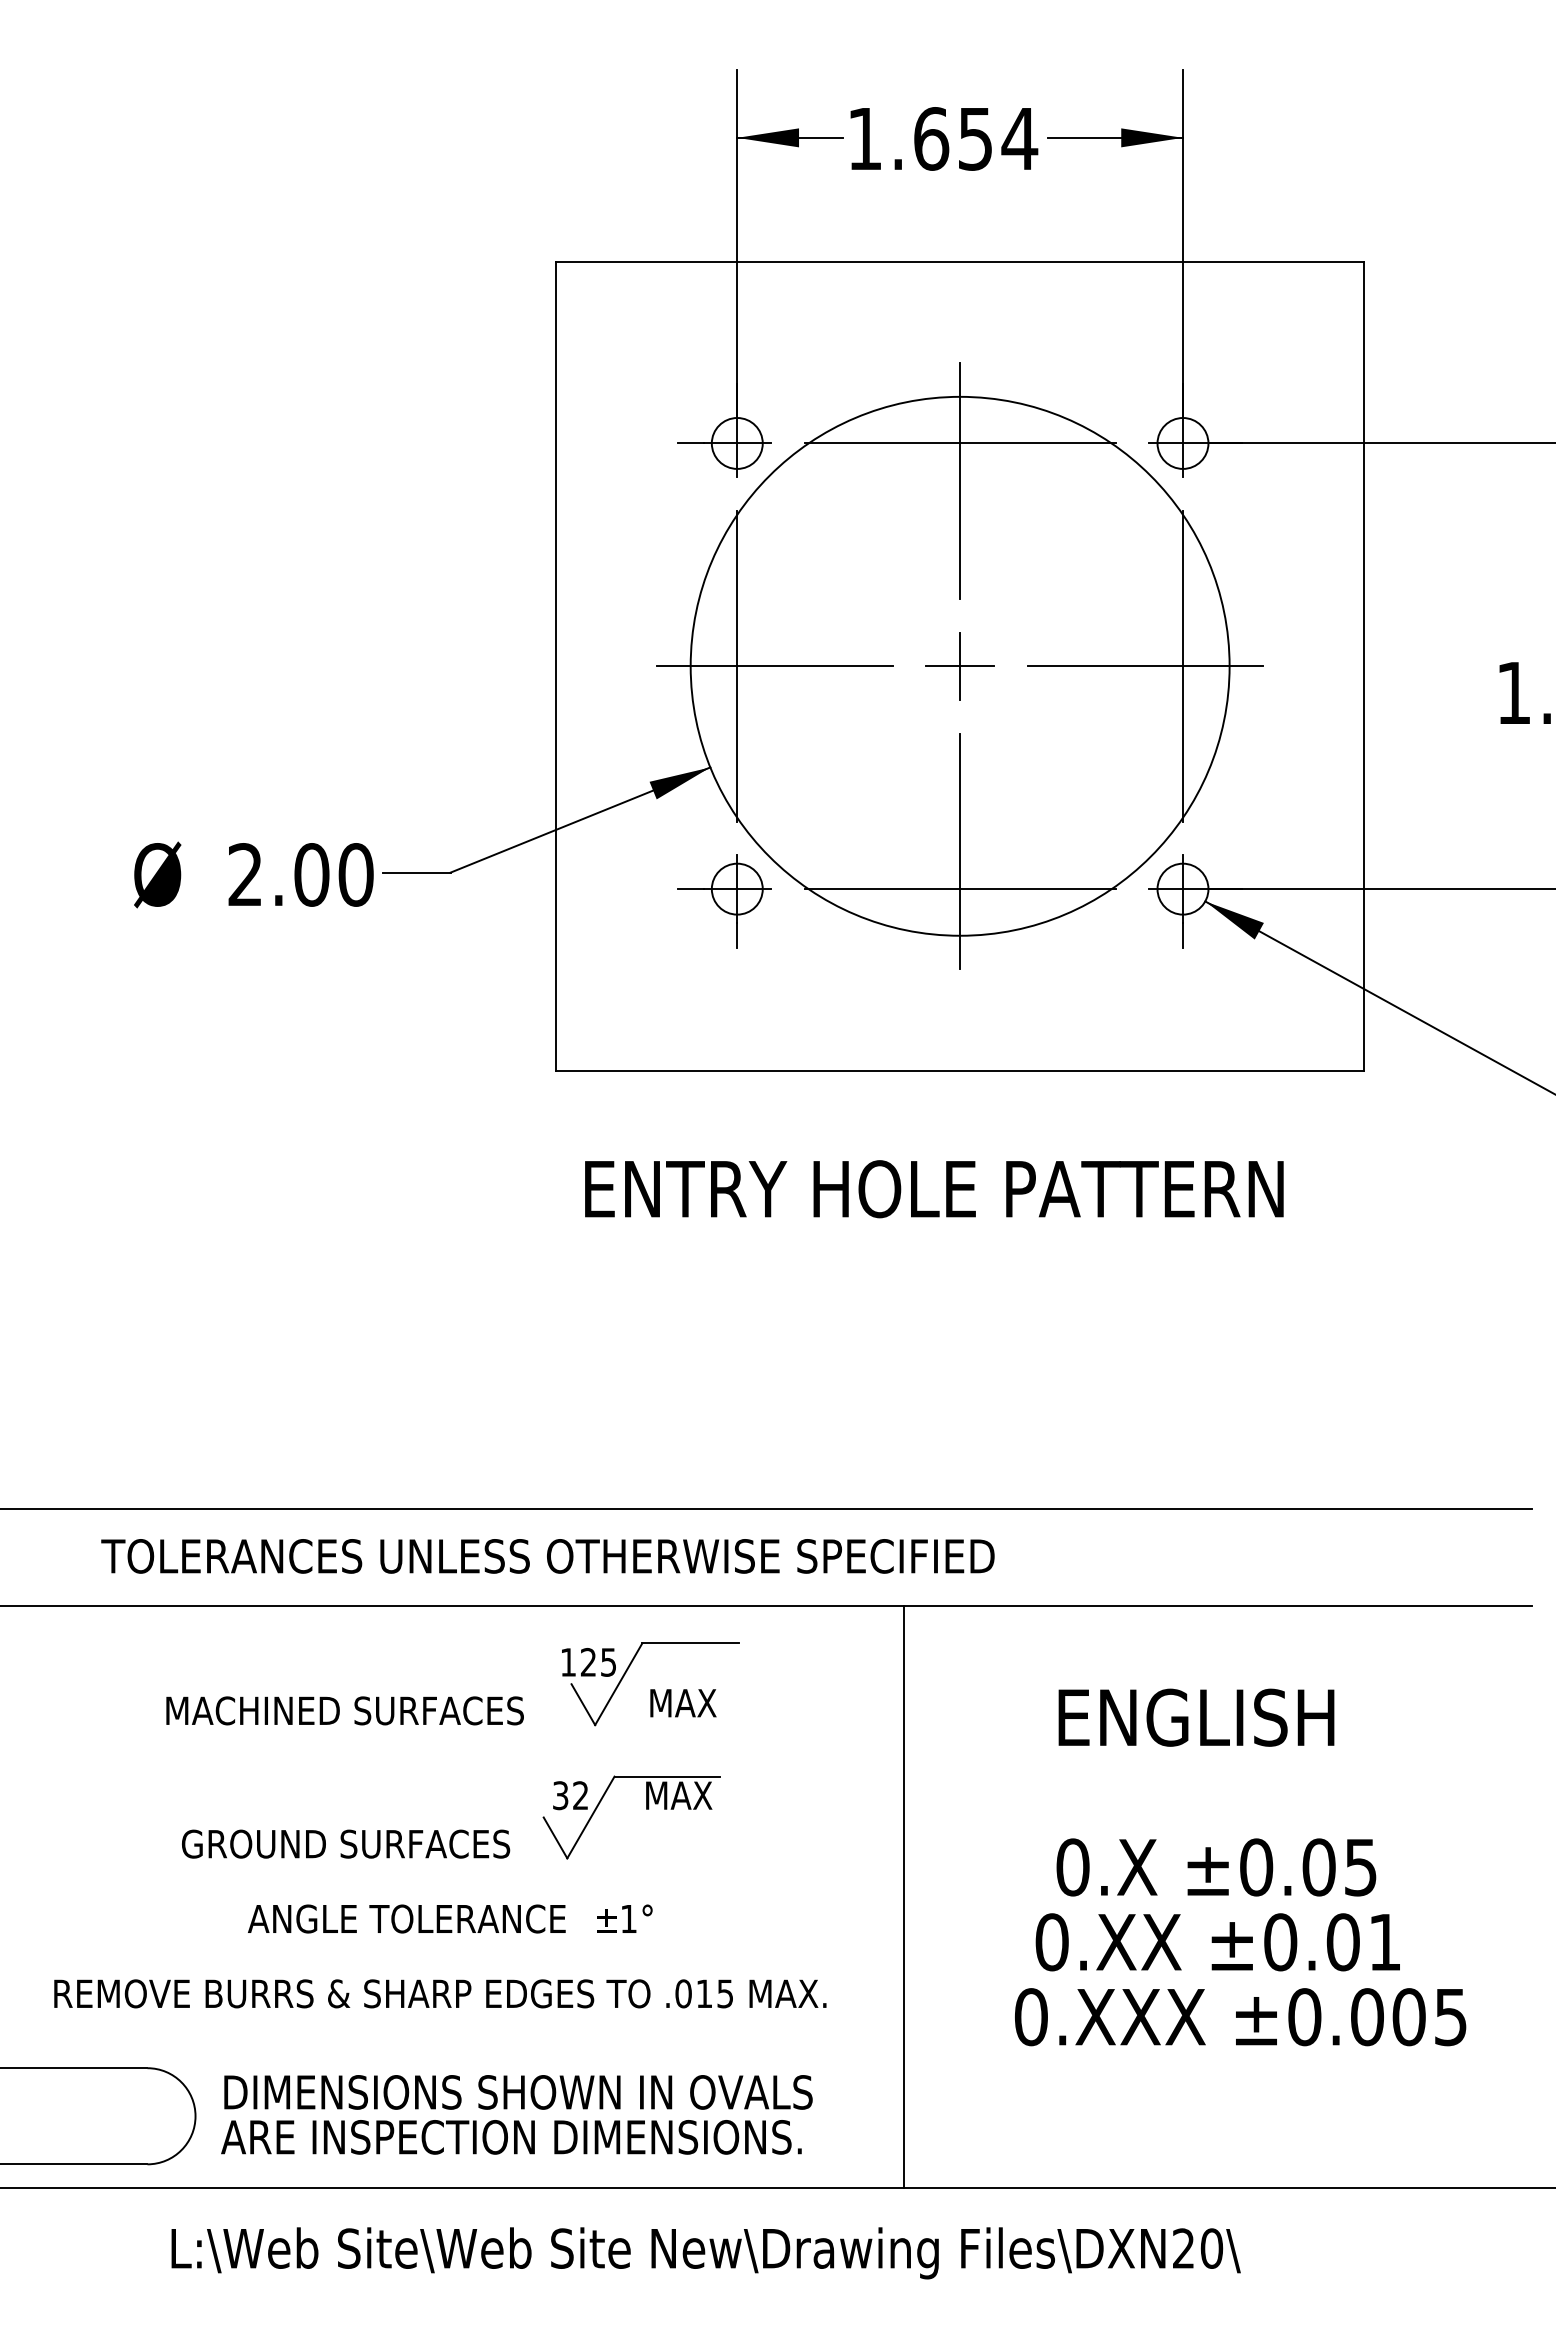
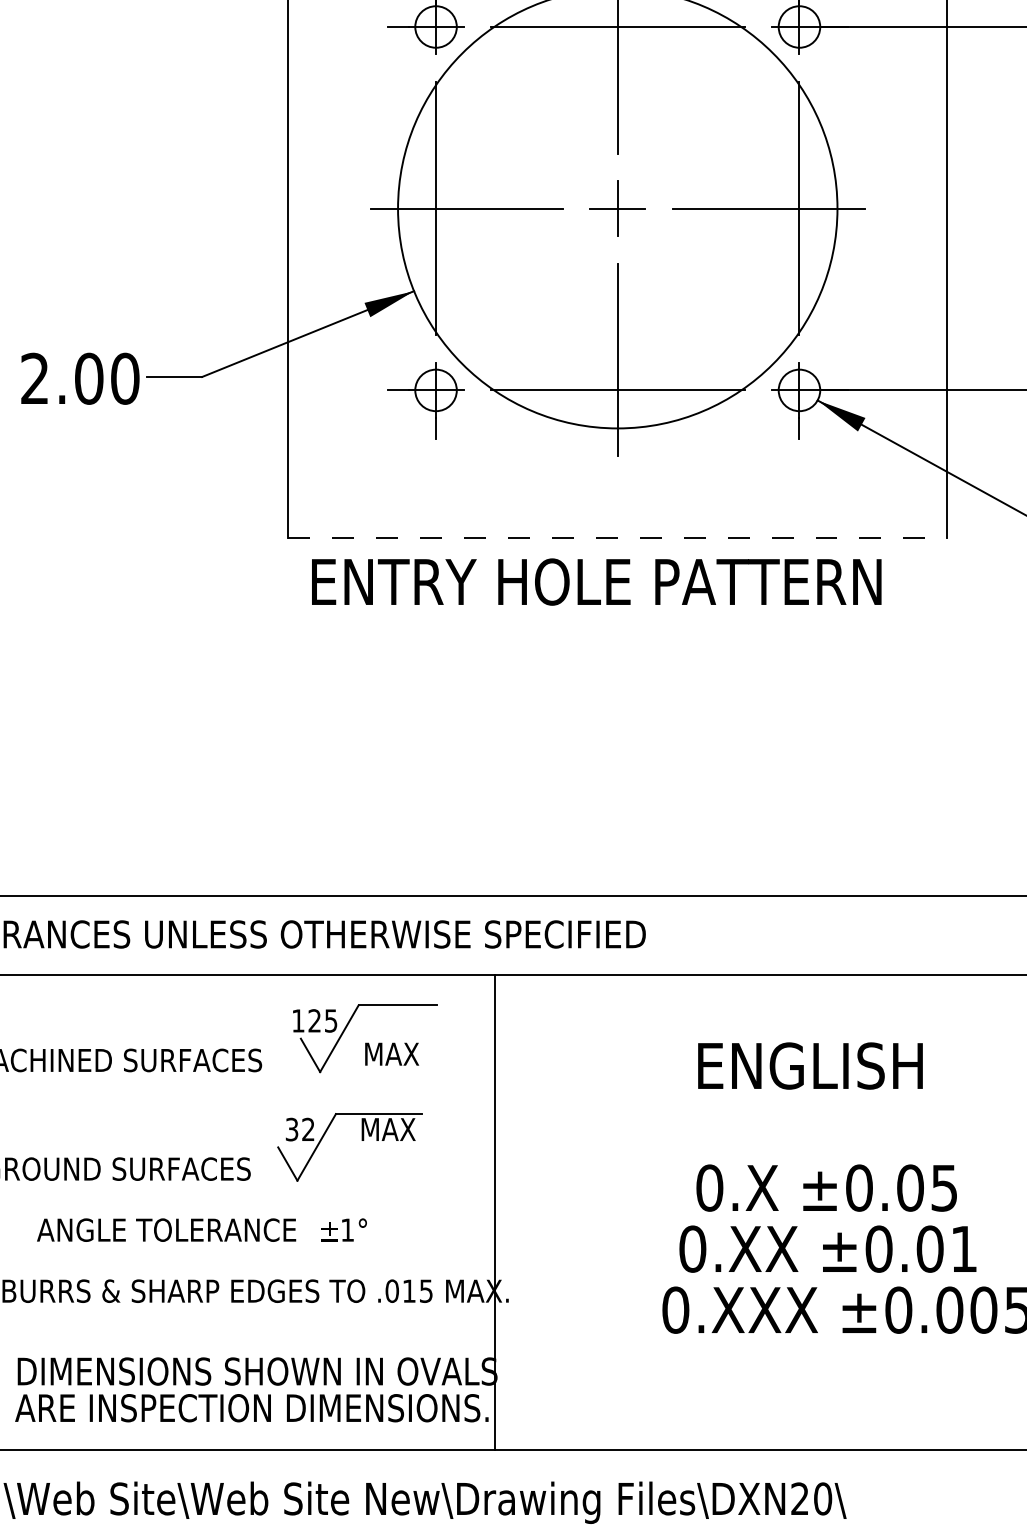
line: (960, 1070) -> (618, 538), solid -> dashed
text: (934, 1189) -> (596, 582), moved
line: (904, 1897) -> (495, 1212), moved

